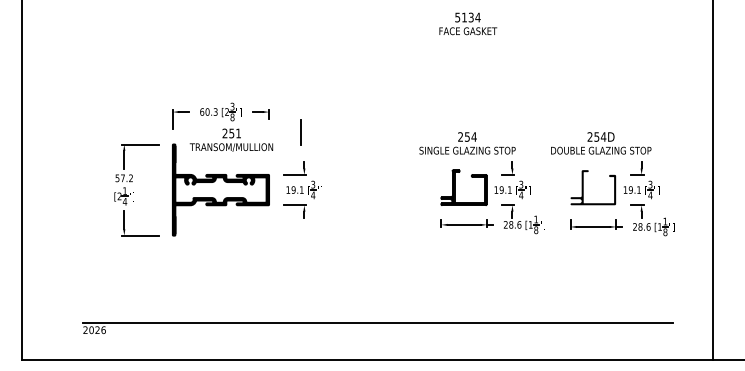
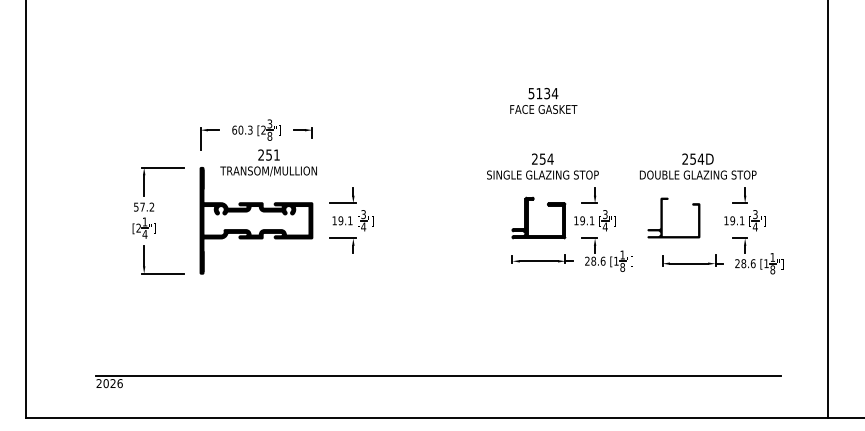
text: (468, 23) -> (544, 100), moved
line: (300, 132) -> (348, 153), removed
part: (583, 187) -> (662, 217), moved

